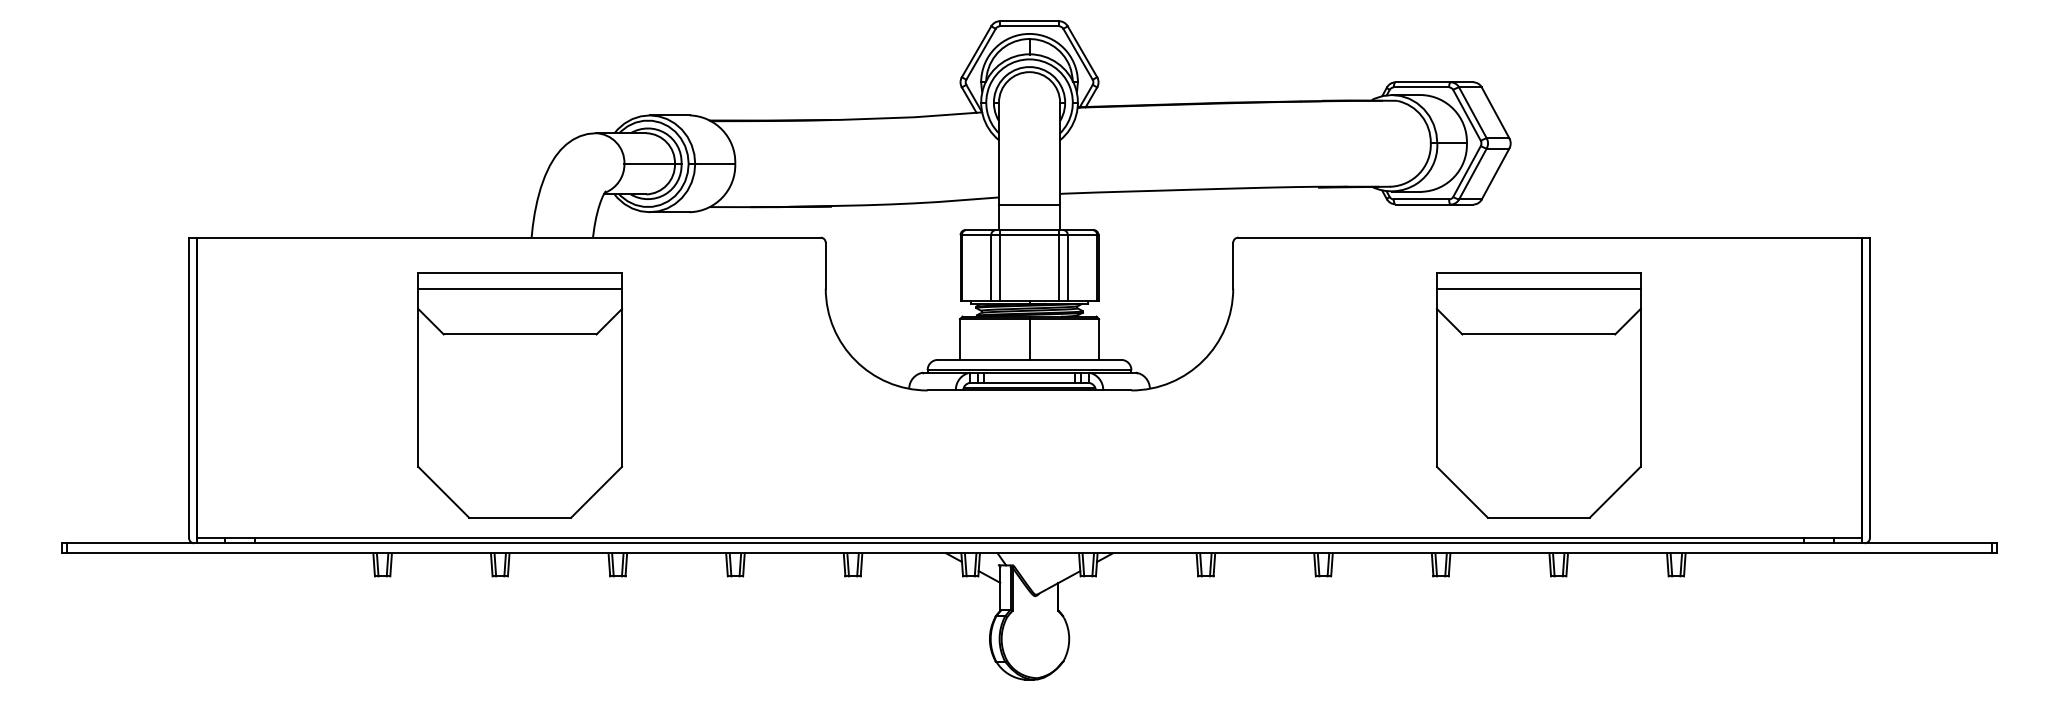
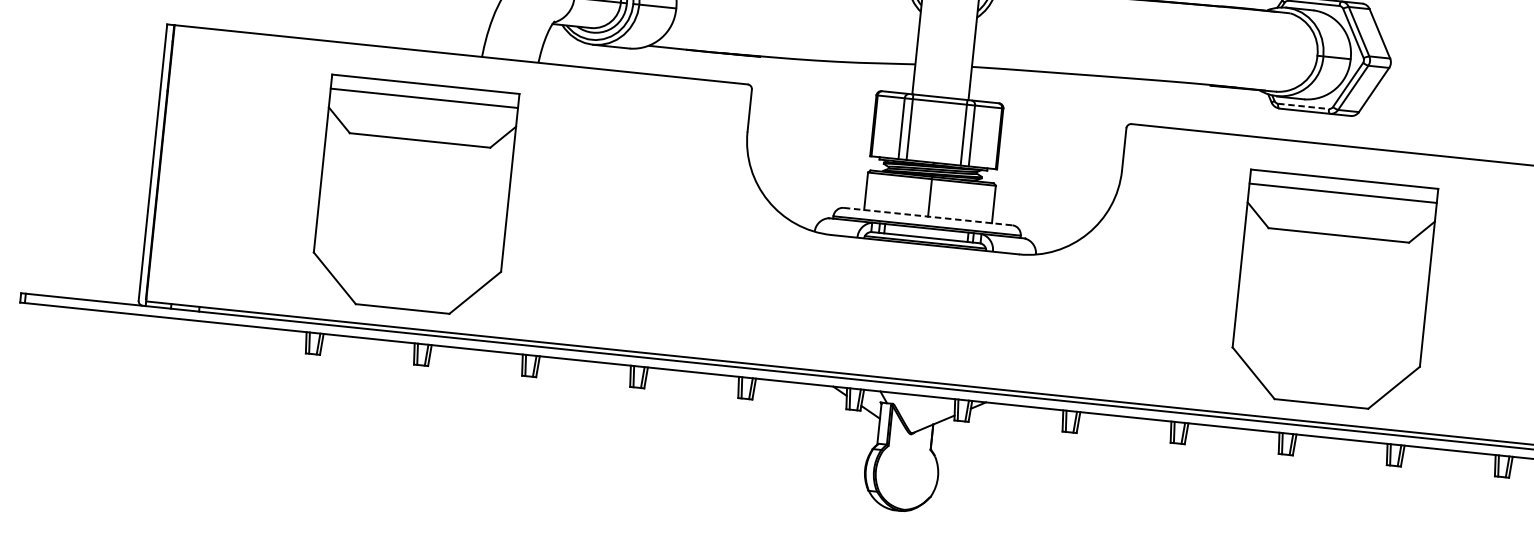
line: (1421, 199) -> (1303, 106), solid -> dashed
line: (1029, 204) -> (942, 73), removed
line: (1029, 359) -> (928, 216), solid -> dashed
part: (520, 395) -> (414, 196), moved
part: (1538, 395) -> (1332, 291), moved

